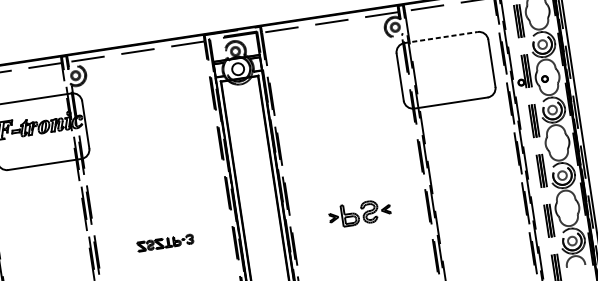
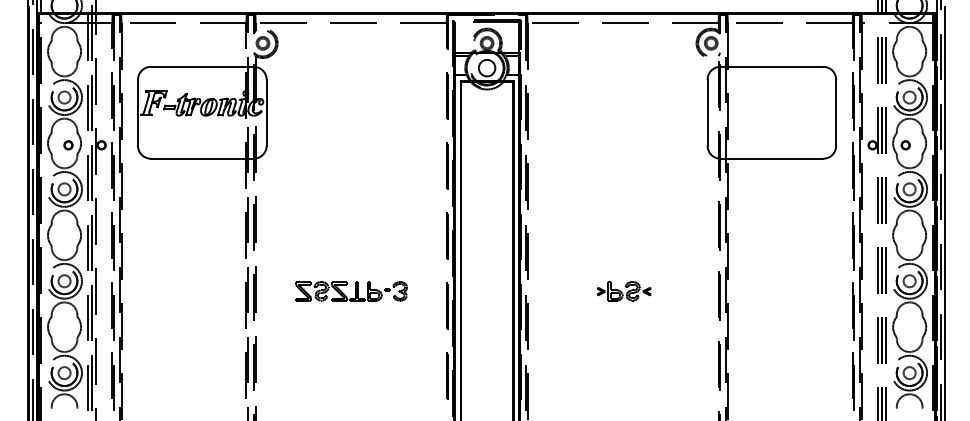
line: (441, 37) -> (772, 66), dashed -> solid
part: (359, 213) -> (623, 291), size x0.62
part: (165, 243) -> (351, 291), size x1.43

